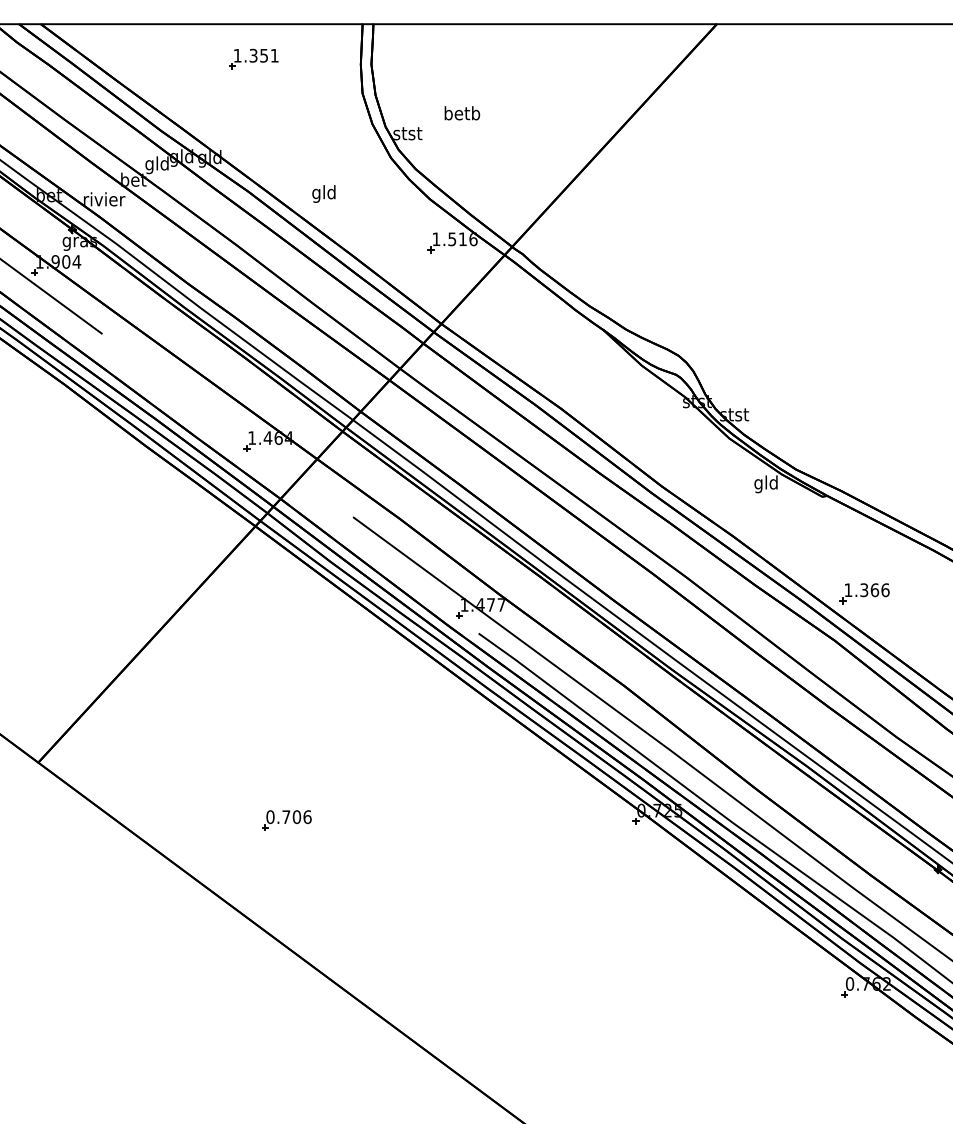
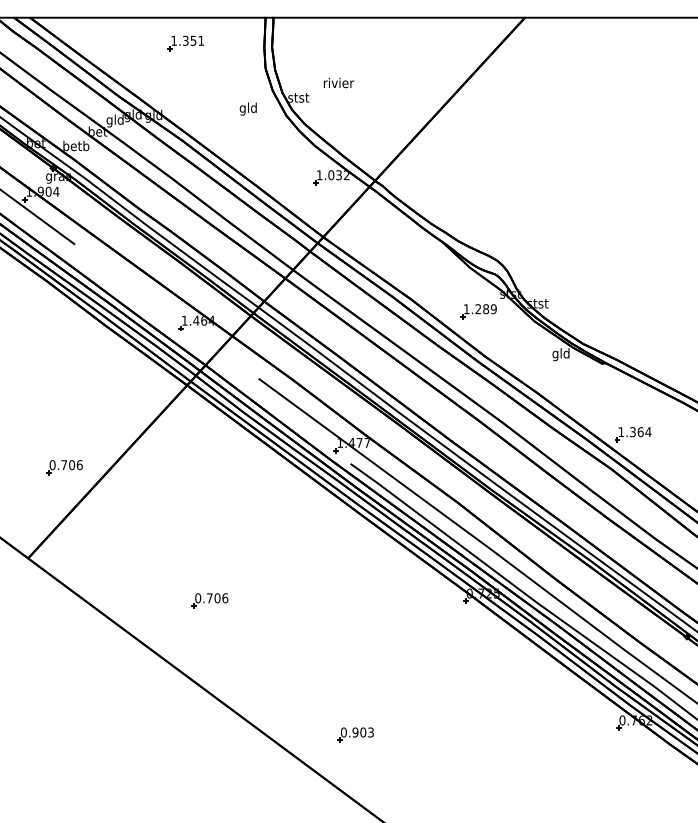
text: (462, 112) -> (338, 82), betb -> rivier
text: (322, 193) -> (247, 108), moved
text: (104, 198) -> (76, 145), rivier -> betb
text: (462, 239) -> (338, 175), 1.516 -> 1.032
part: (653, 425) -> (478, 311), added
text: (885, 590) -> (648, 432), 1.366 -> 1.364
part: (87, 638) -> (64, 467), added
part: (485, 1003) -> (355, 734), added

